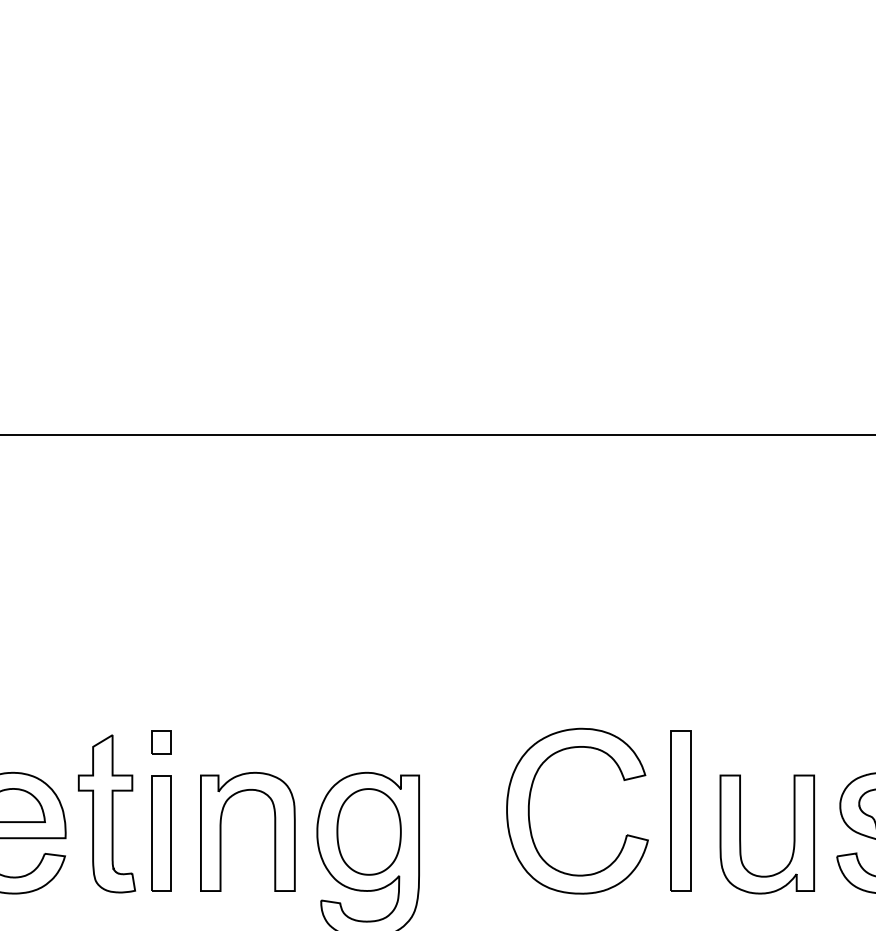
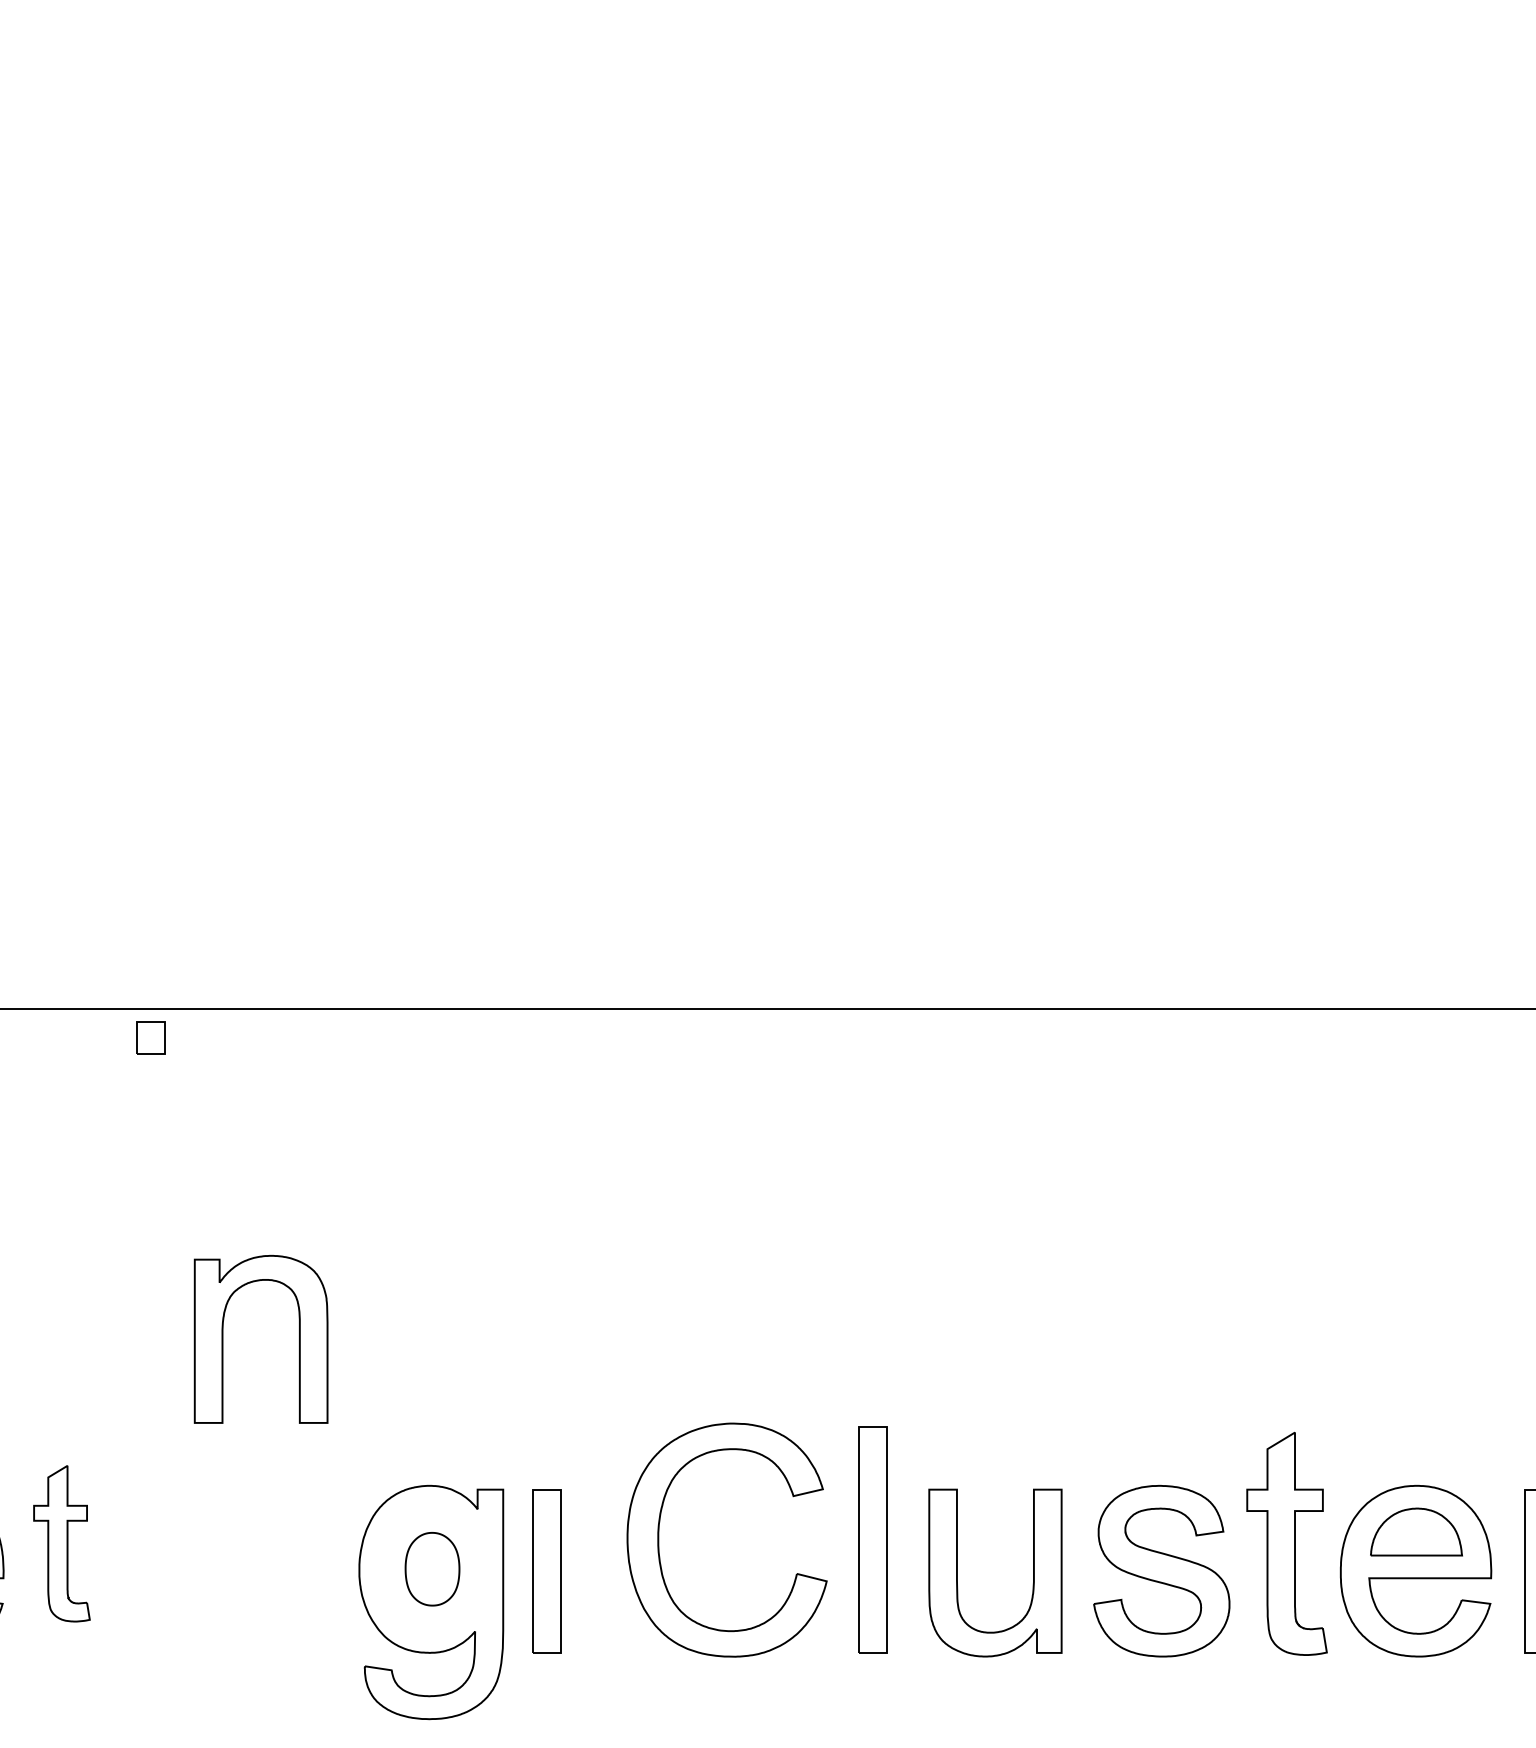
part: (161, 742) -> (150, 1037), moved
part: (106, 813) -> (61, 1543), size x0.7
part: (369, 831) -> (432, 1568), size x0.6
part: (221, 832) -> (223, 1339), moved
part: (161, 833) -> (546, 1571), moved

